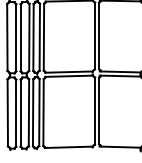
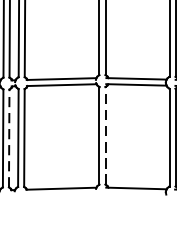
line: (99, 110) -> (105, 135), solid -> dashed
line: (33, 112) -> (9, 137), solid -> dashed

